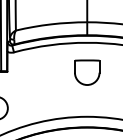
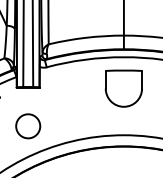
part: (86, 72) -> (123, 88), size x1.4

